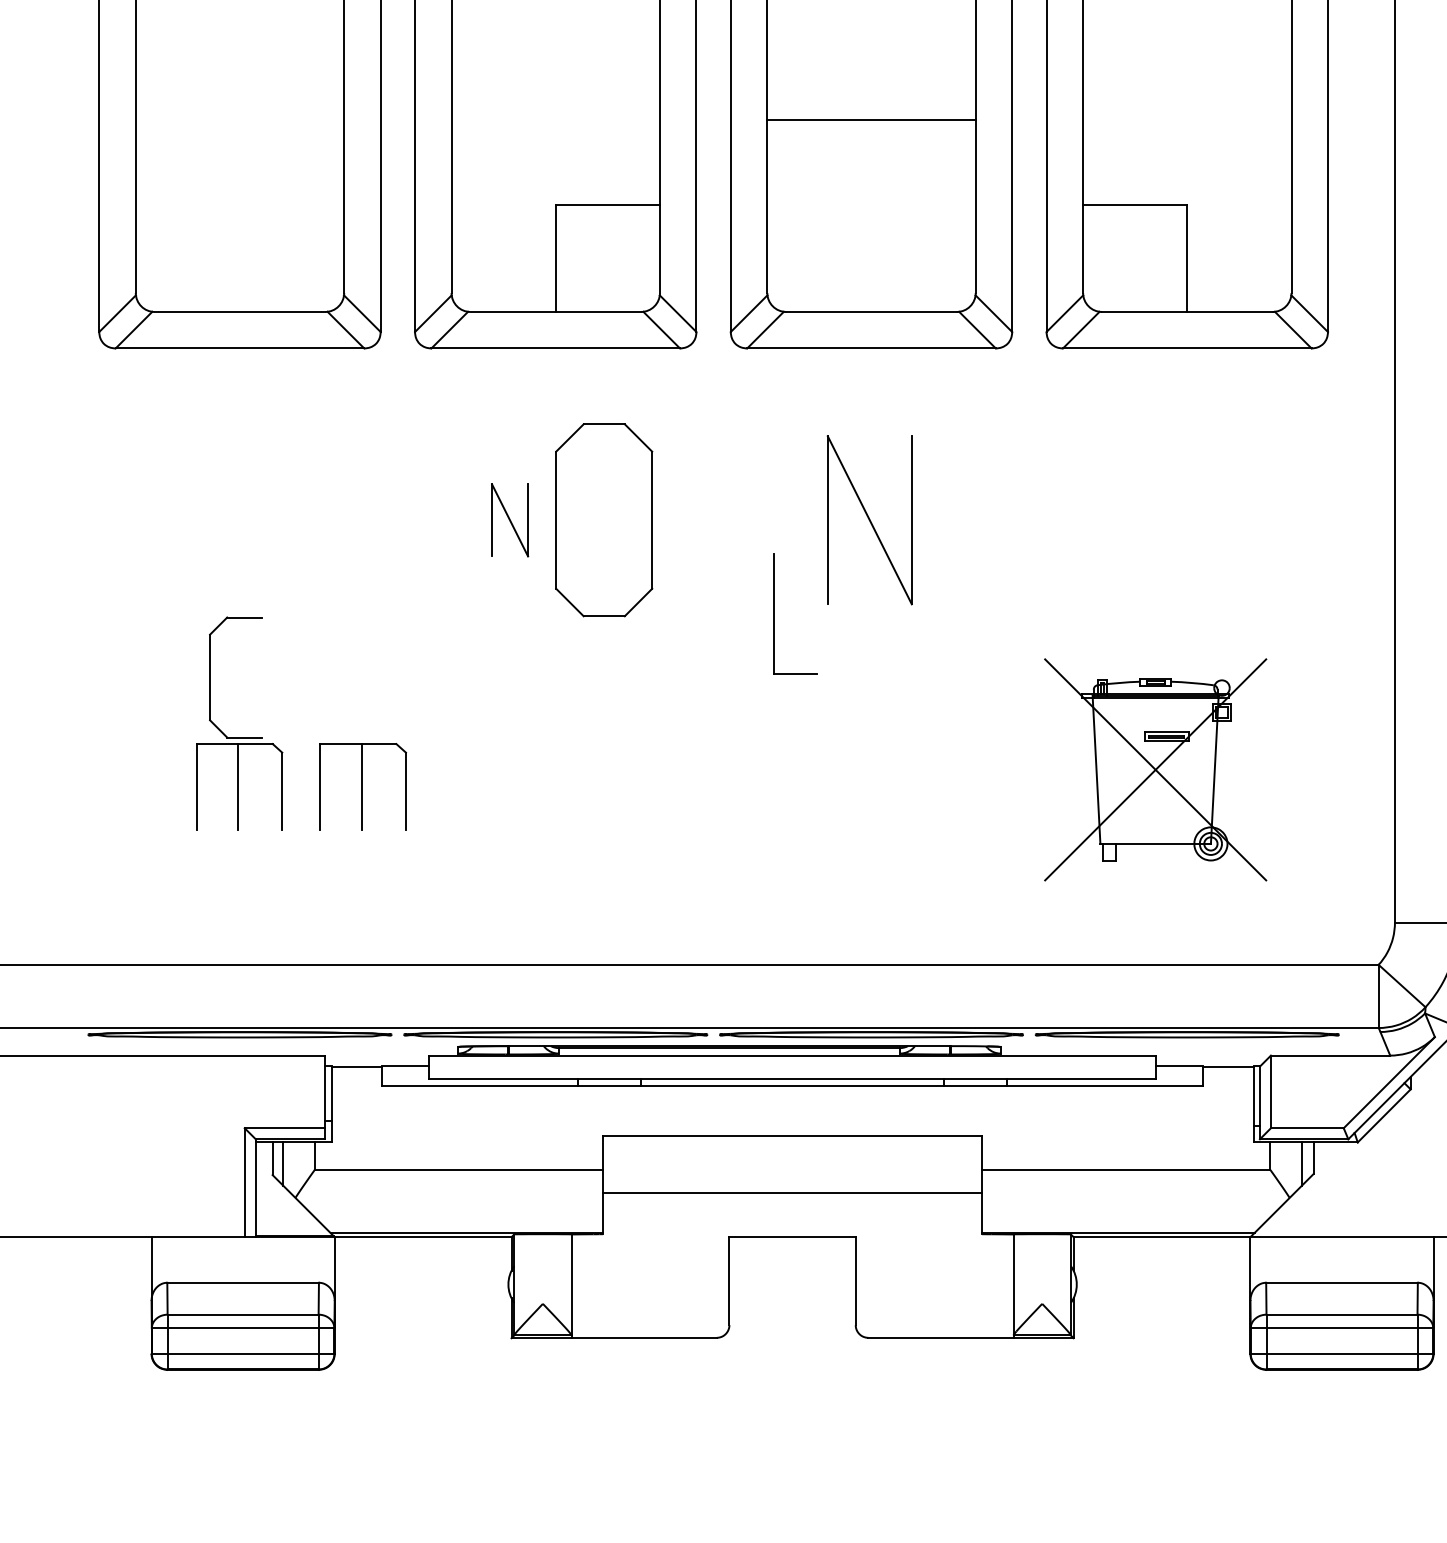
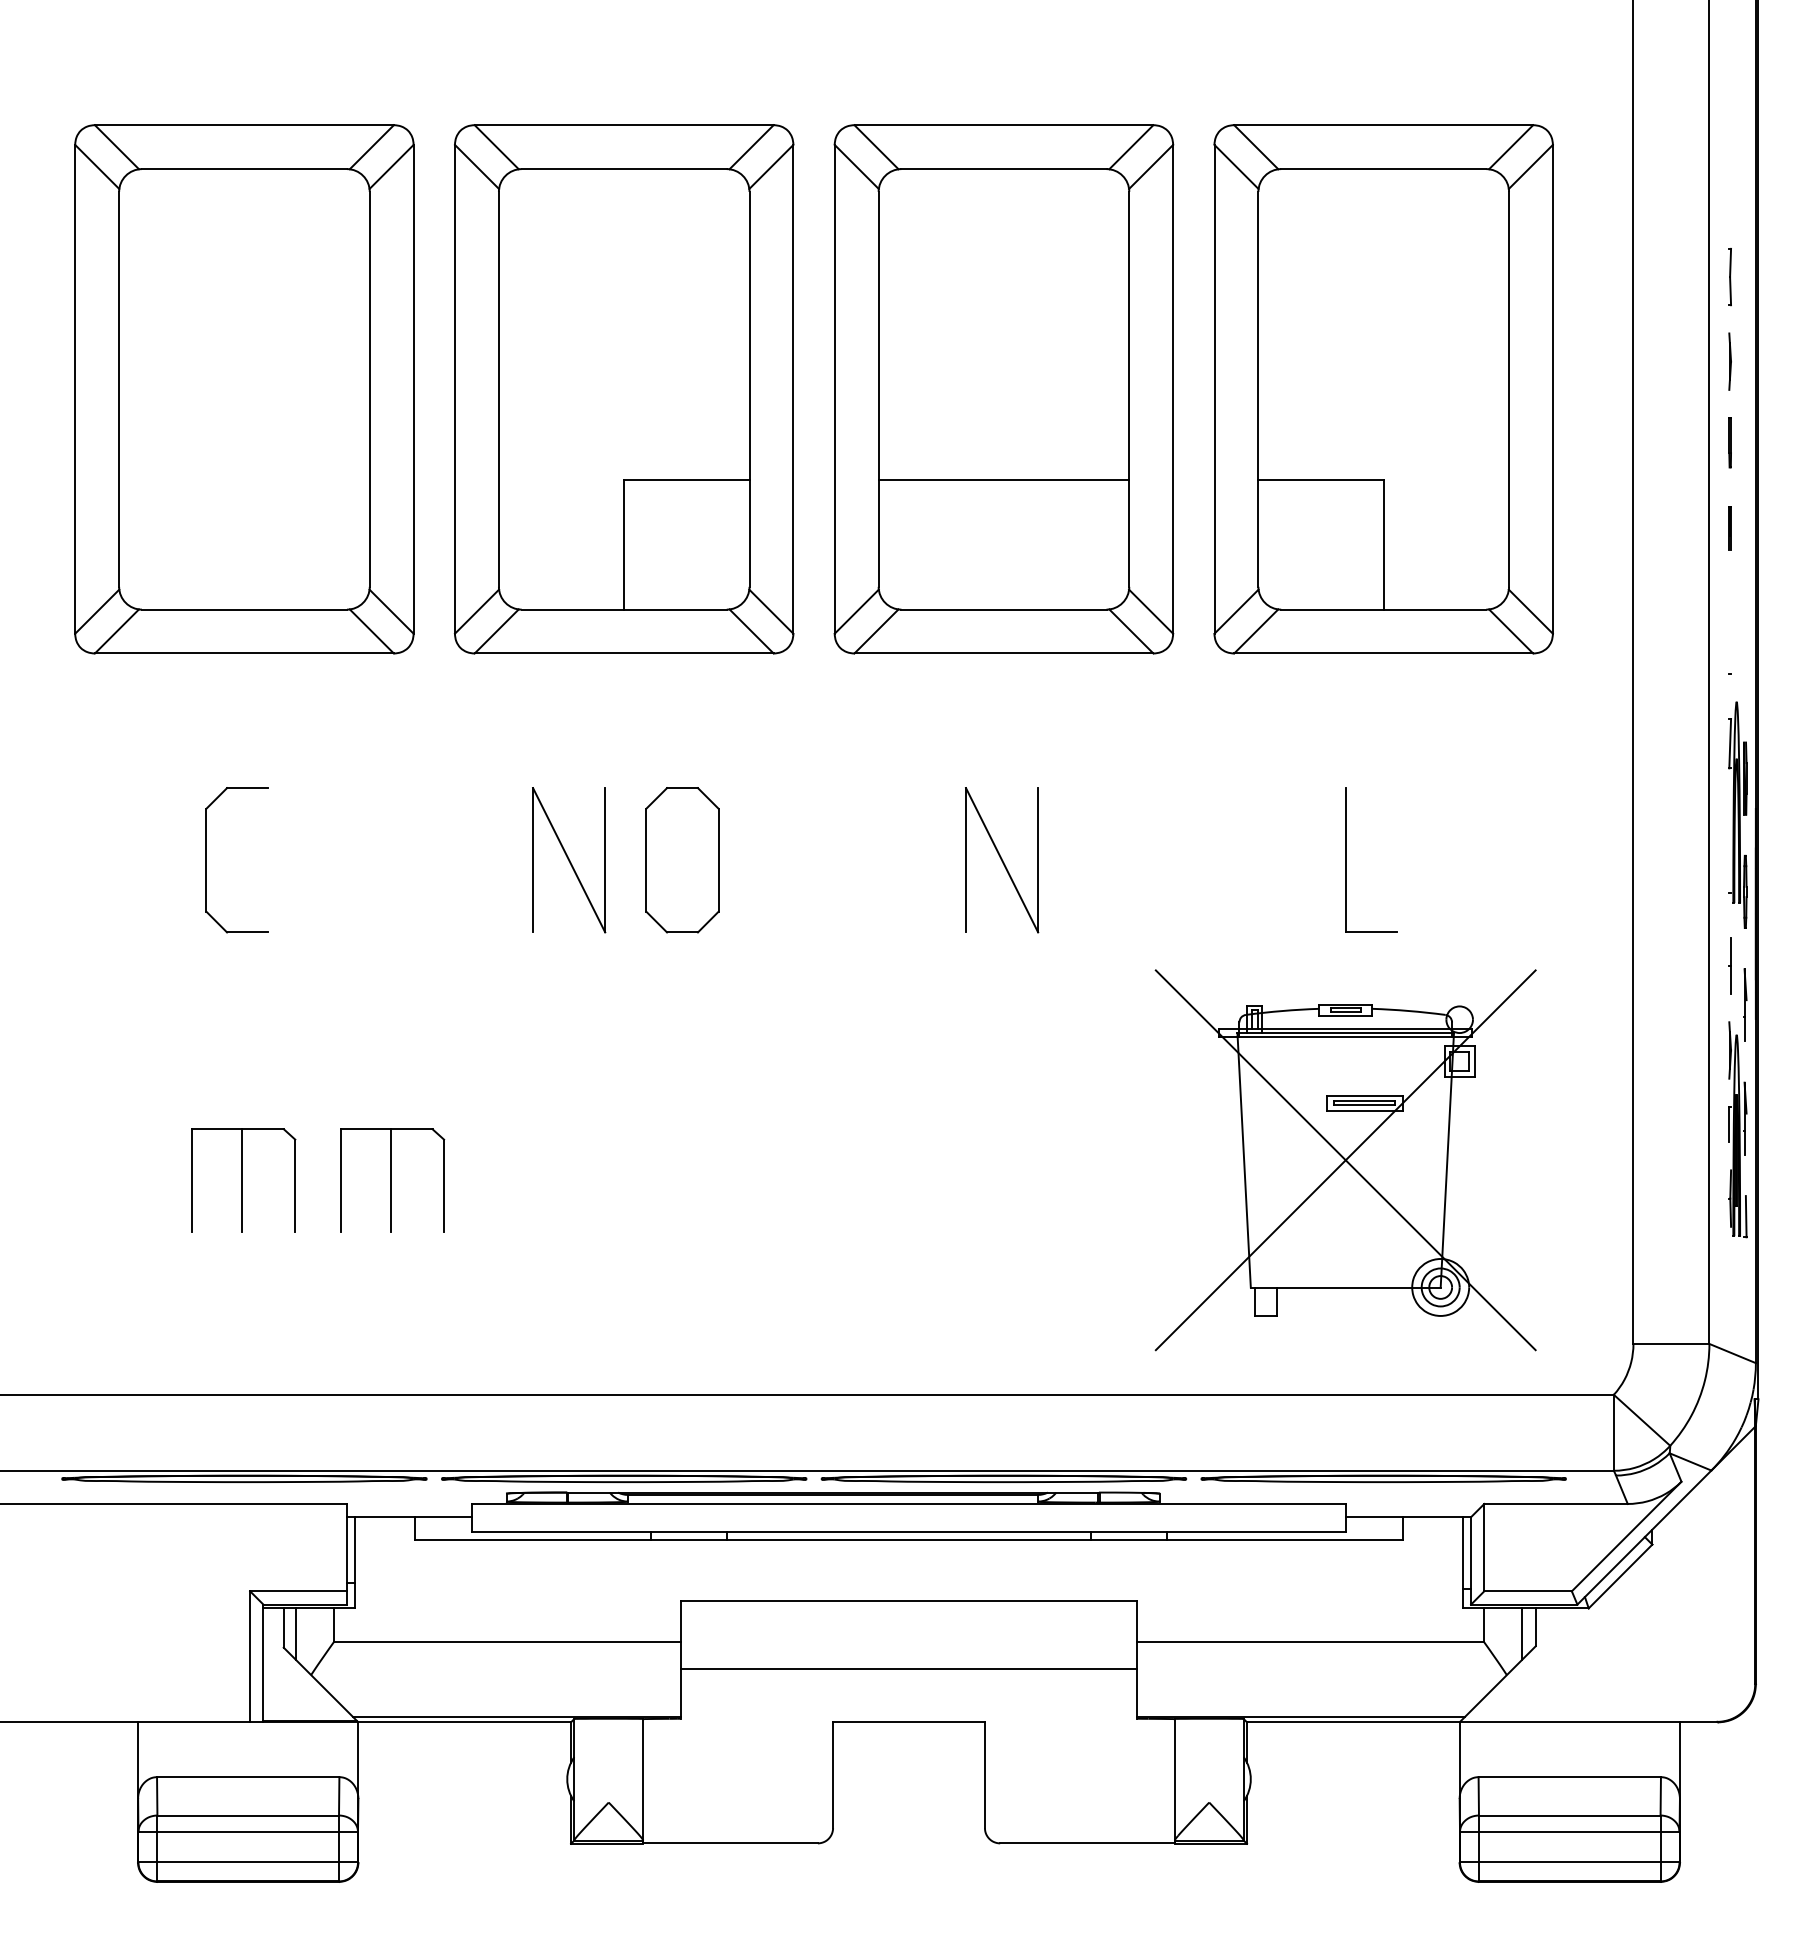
line: (871, 119) -> (1003, 480), moved
part: (510, 520) -> (569, 860), size x1.67
part: (604, 520) -> (682, 860), size x0.62
part: (870, 520) -> (1002, 860), size x0.71
part: (774, 613) -> (1346, 859), moved
part: (210, 677) -> (206, 860), moved
part: (1155, 770) -> (1345, 1160), size x1.43

